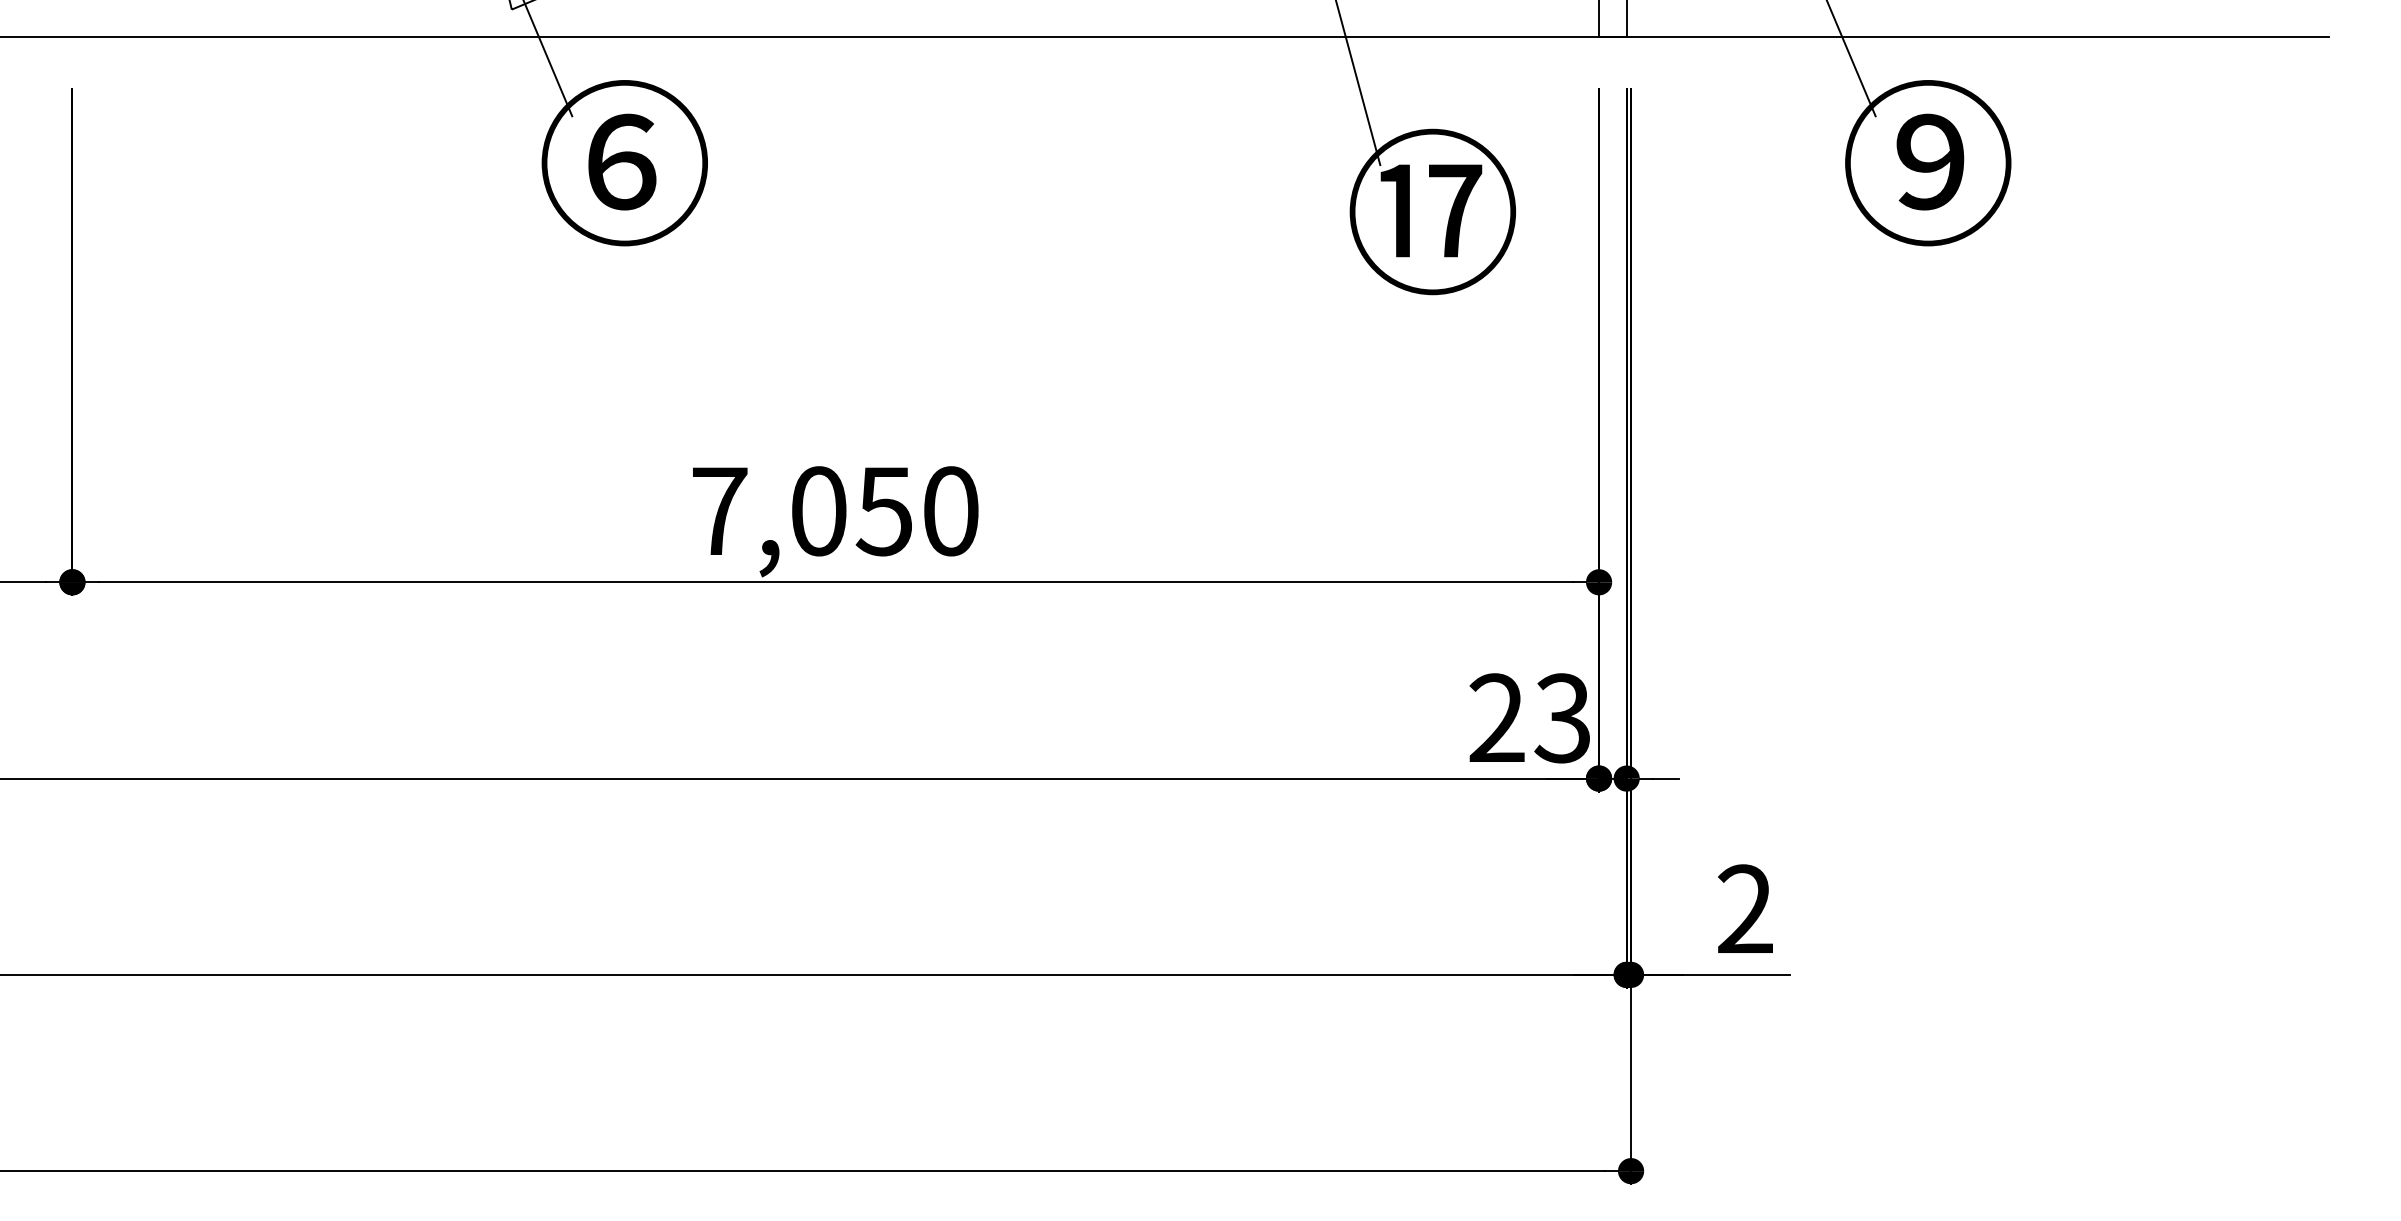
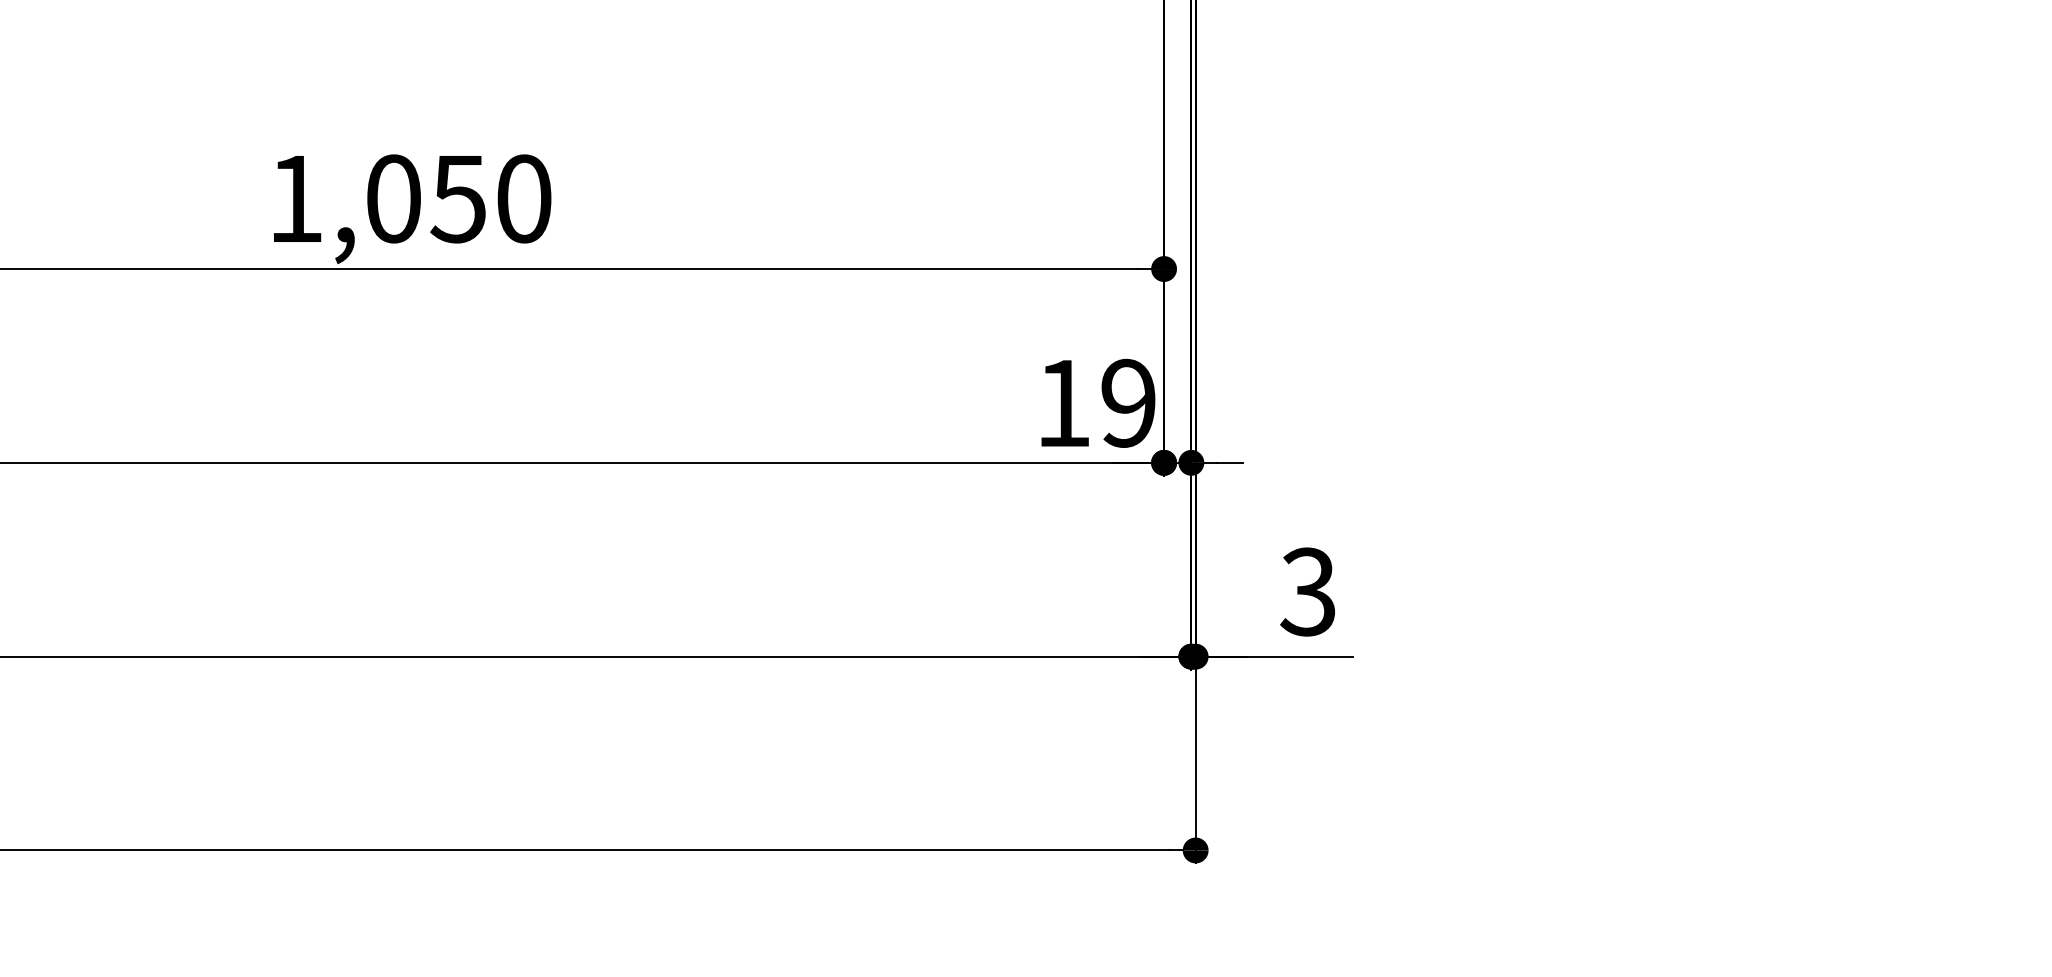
text: (720, 510) -> (296, 198), 7,050 -> 1,050
text: (1529, 718) -> (1095, 403), 23 -> 19
text: (1744, 909) -> (1307, 592), 2 -> 3

